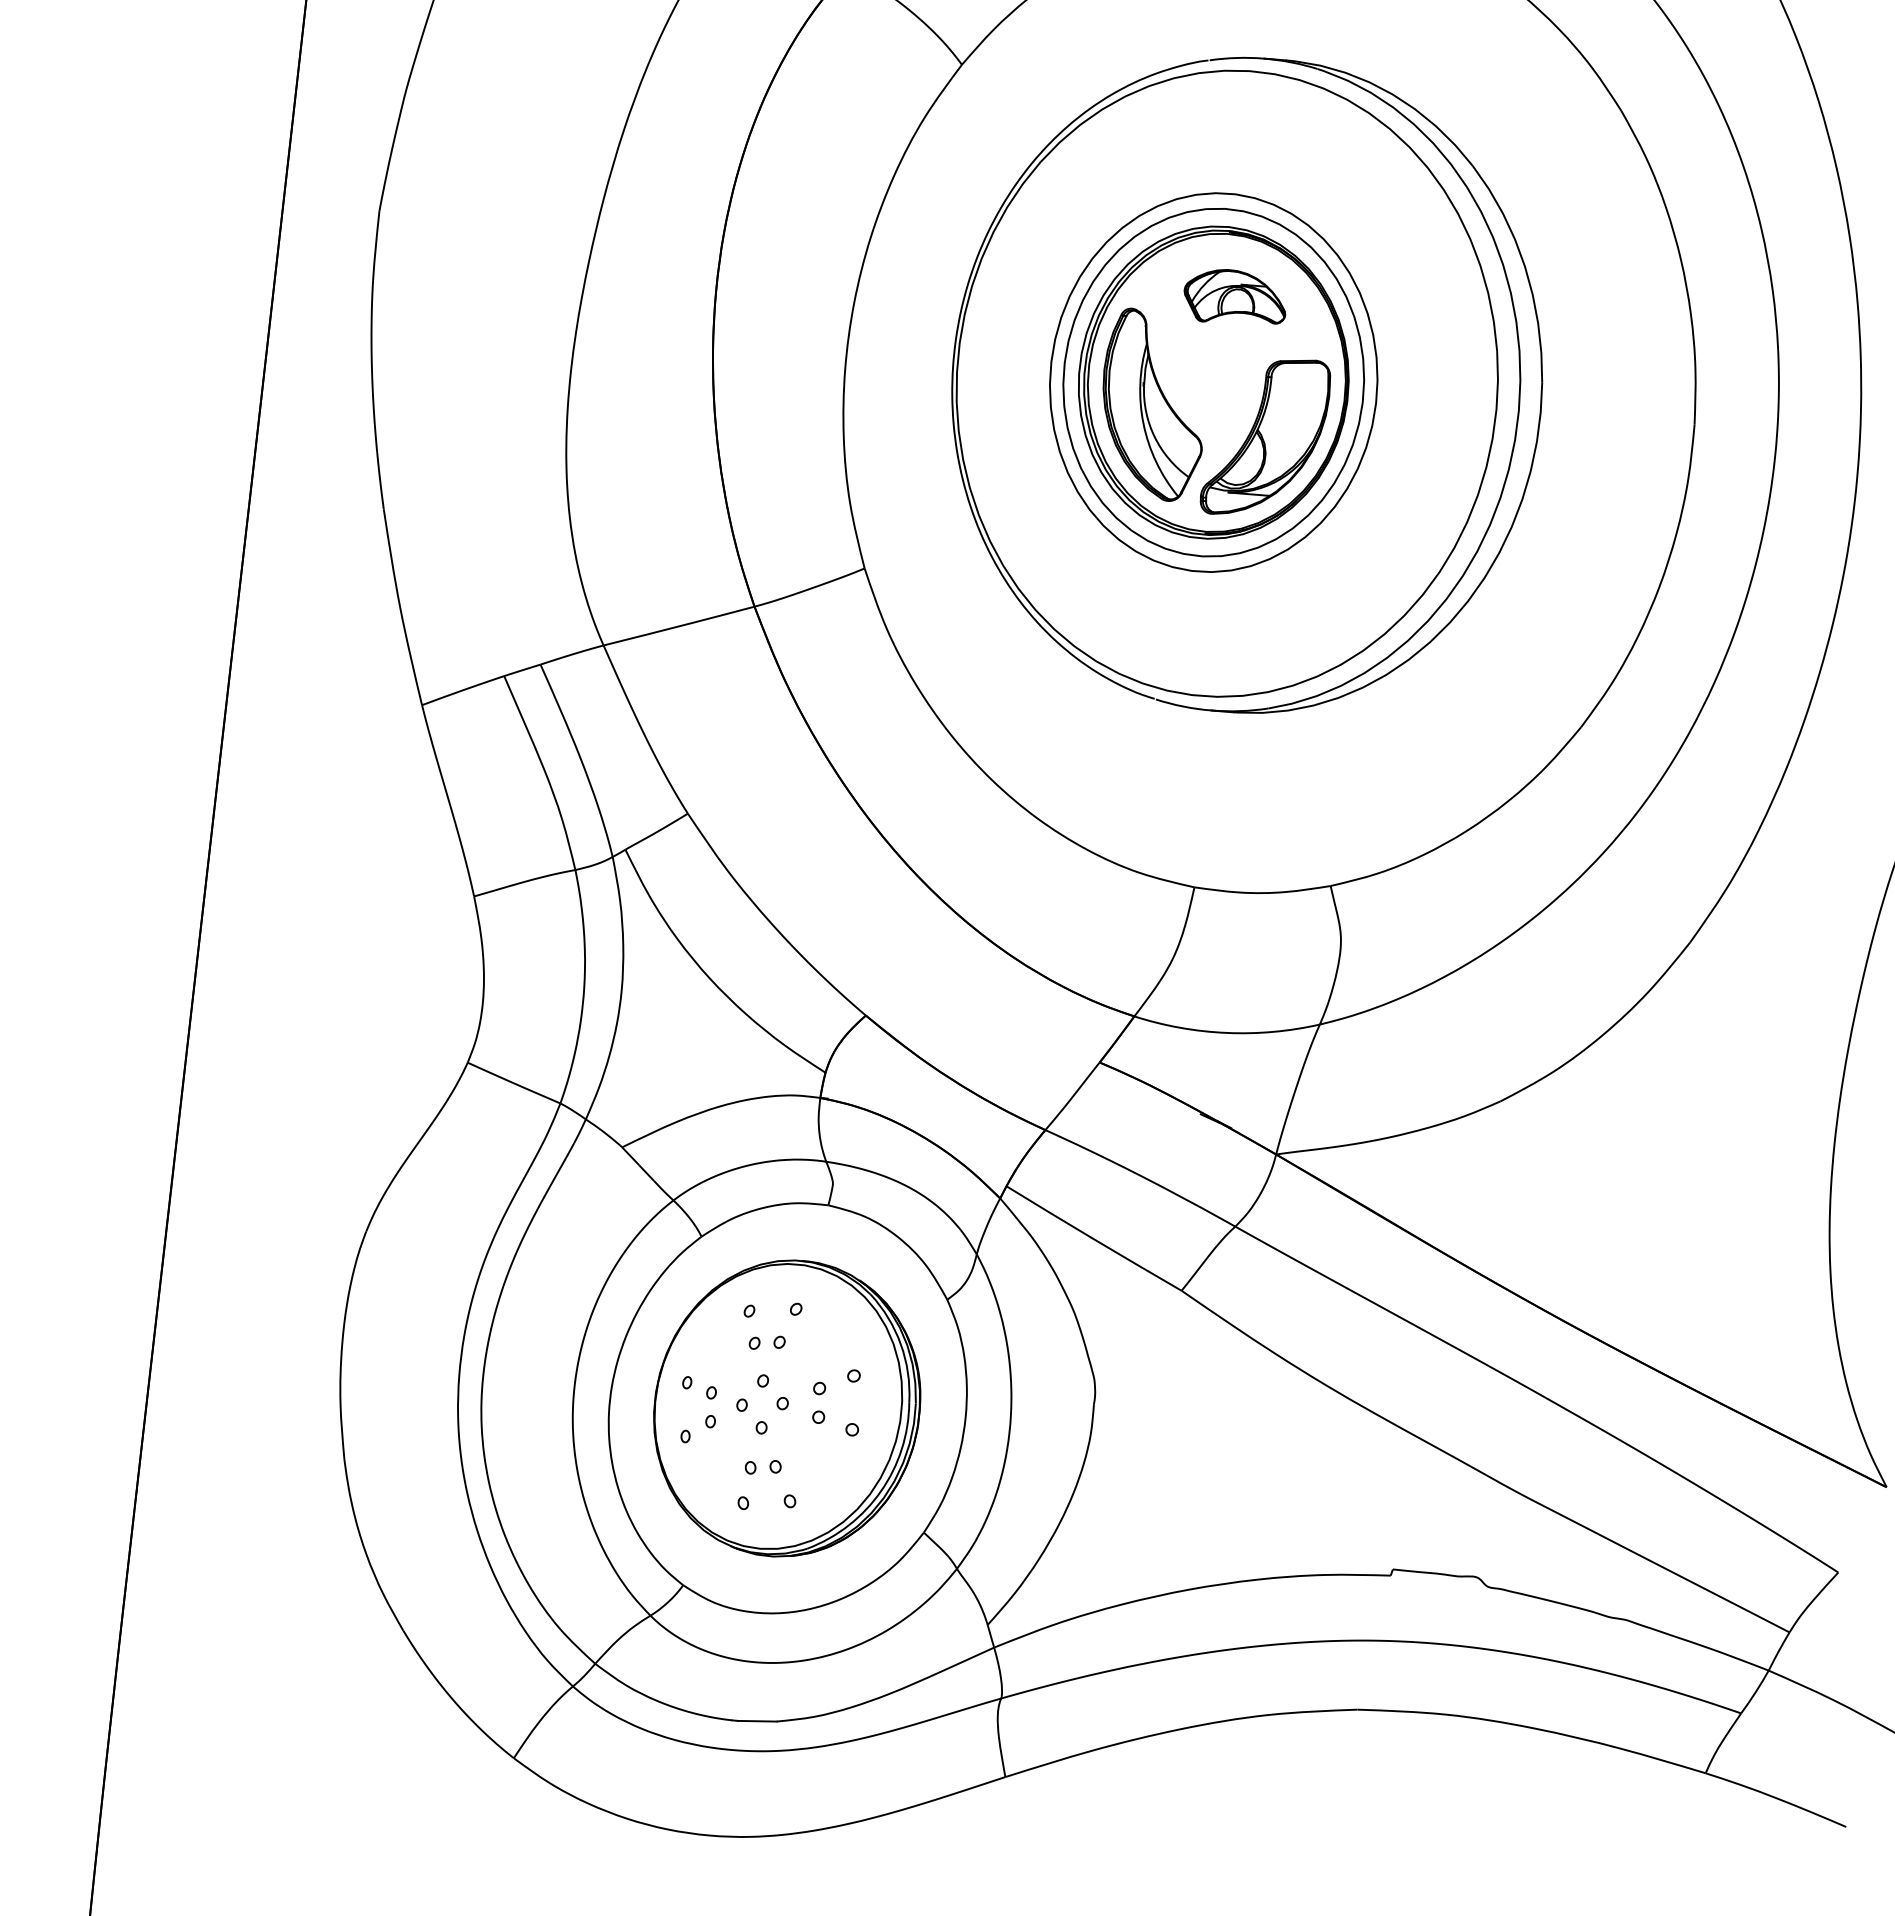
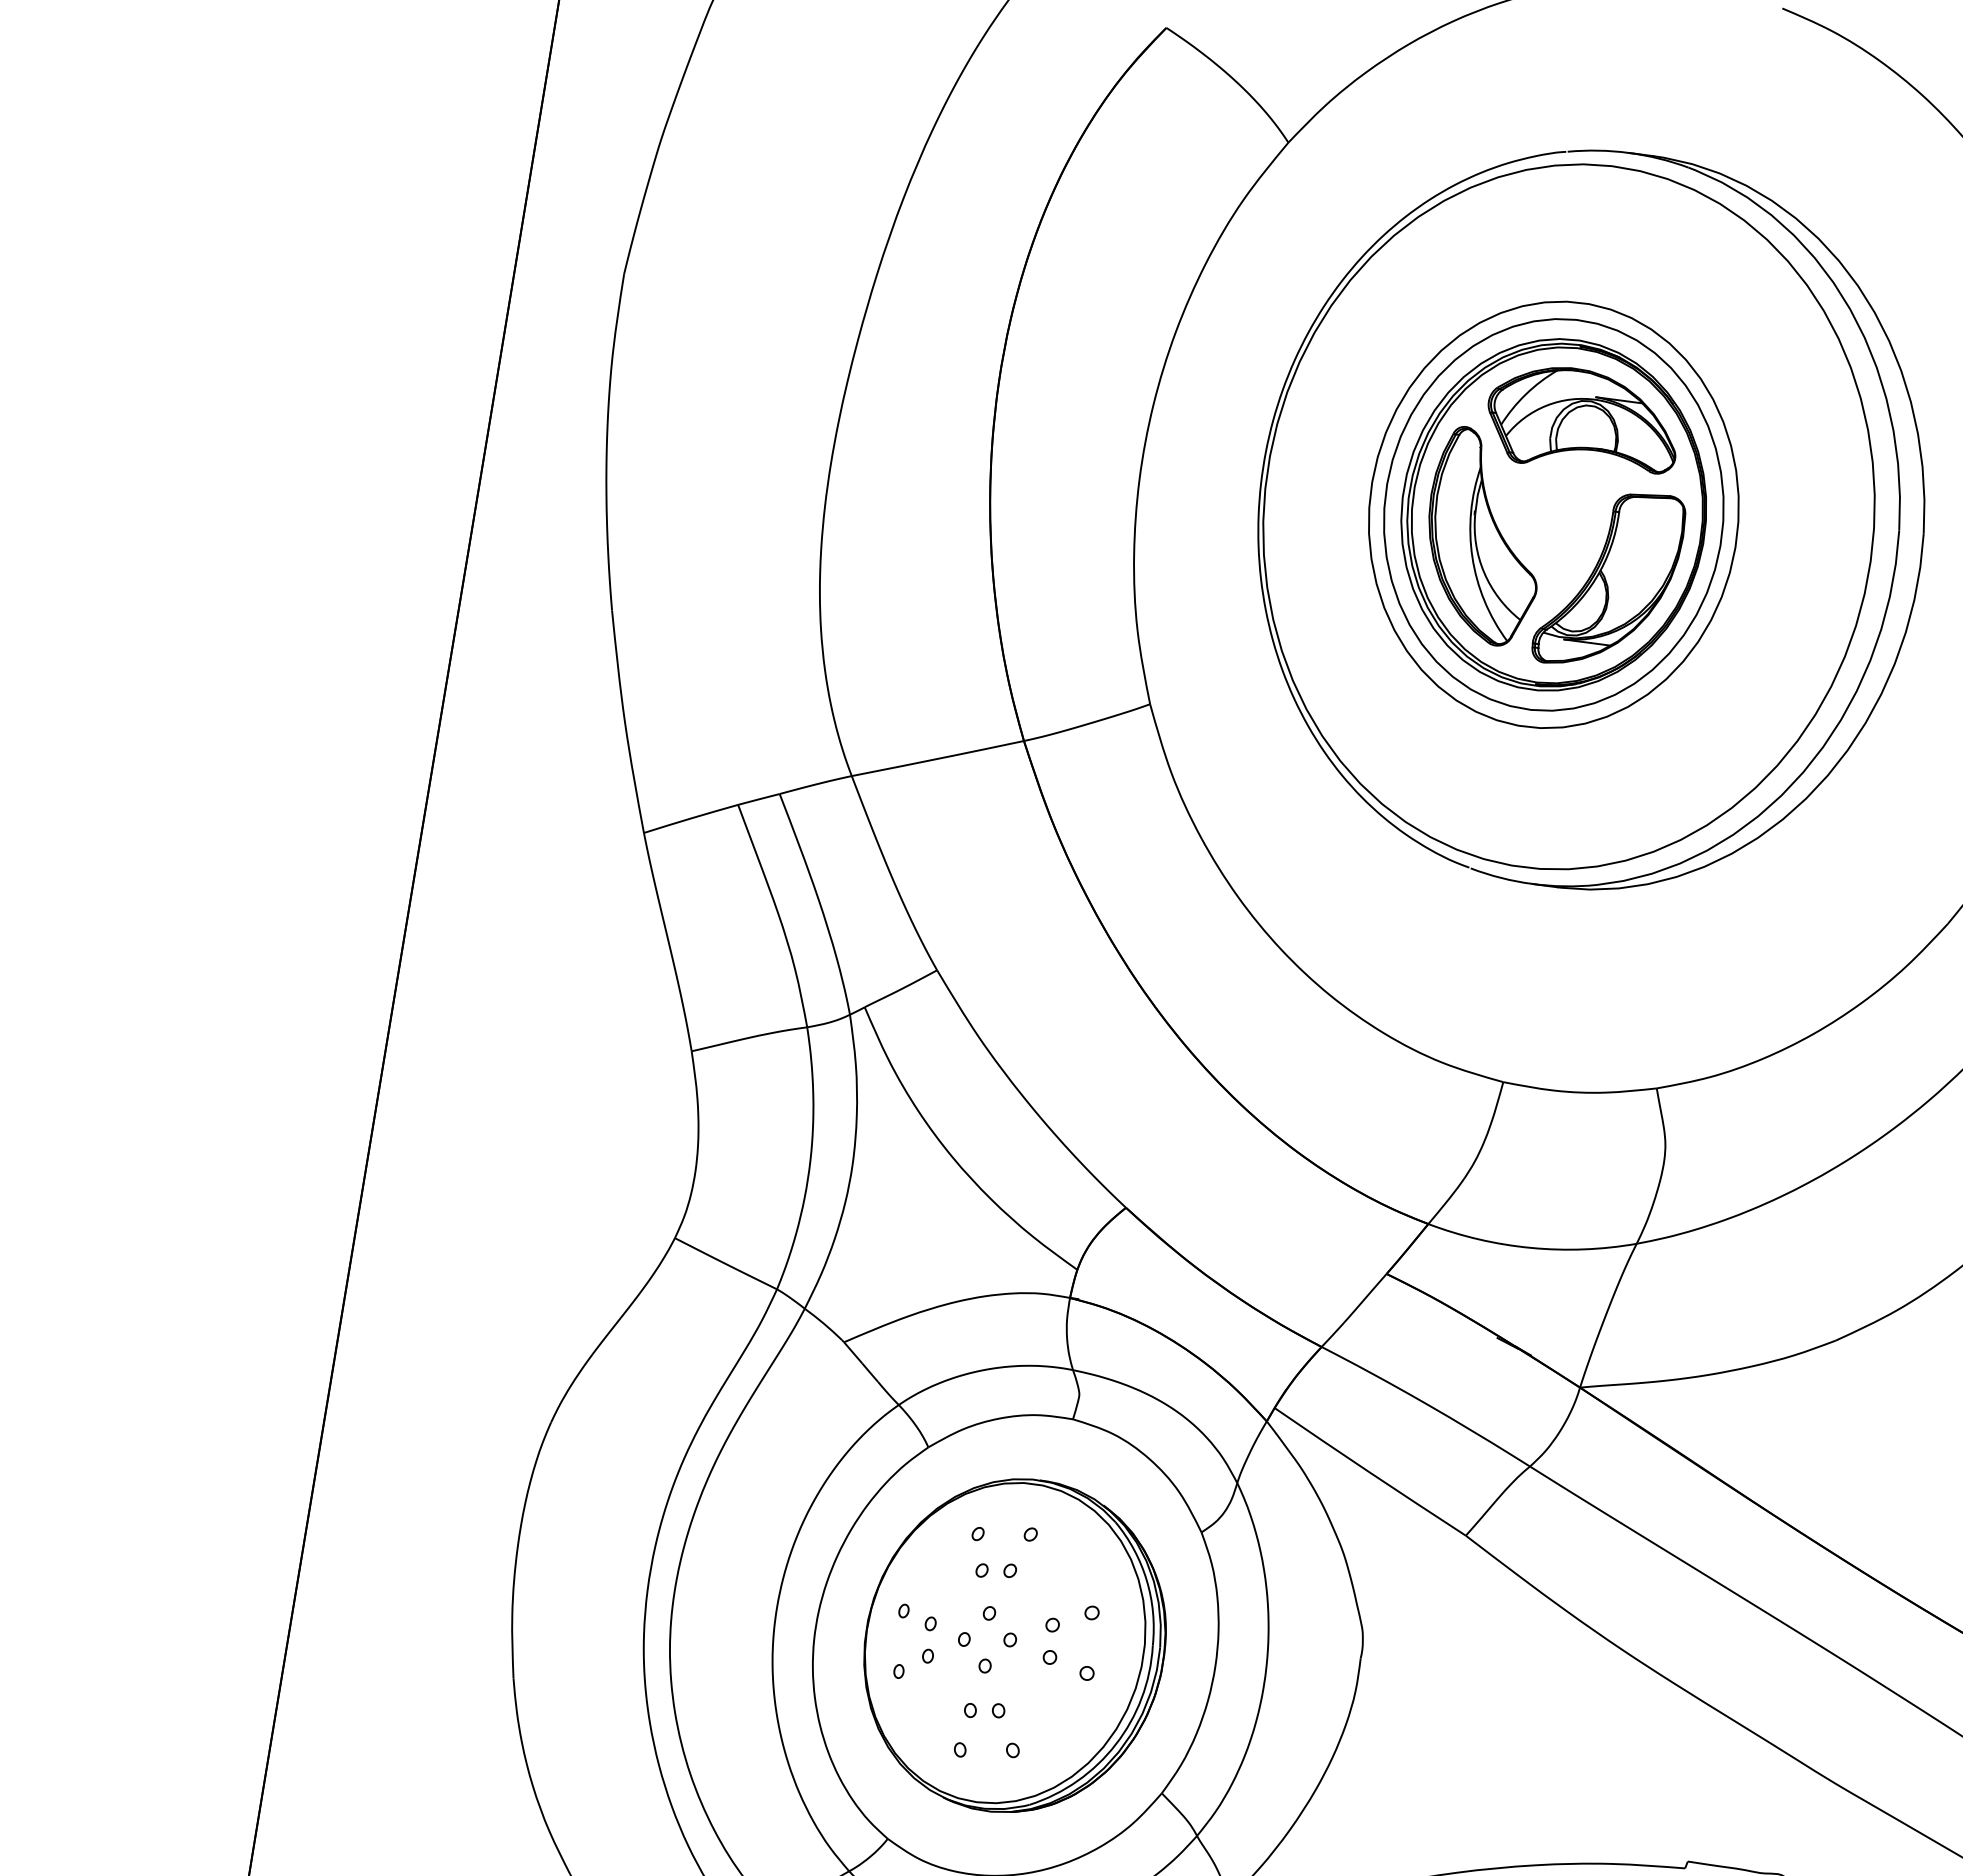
part: (1234, 296) -> (1582, 419), size x1.67

